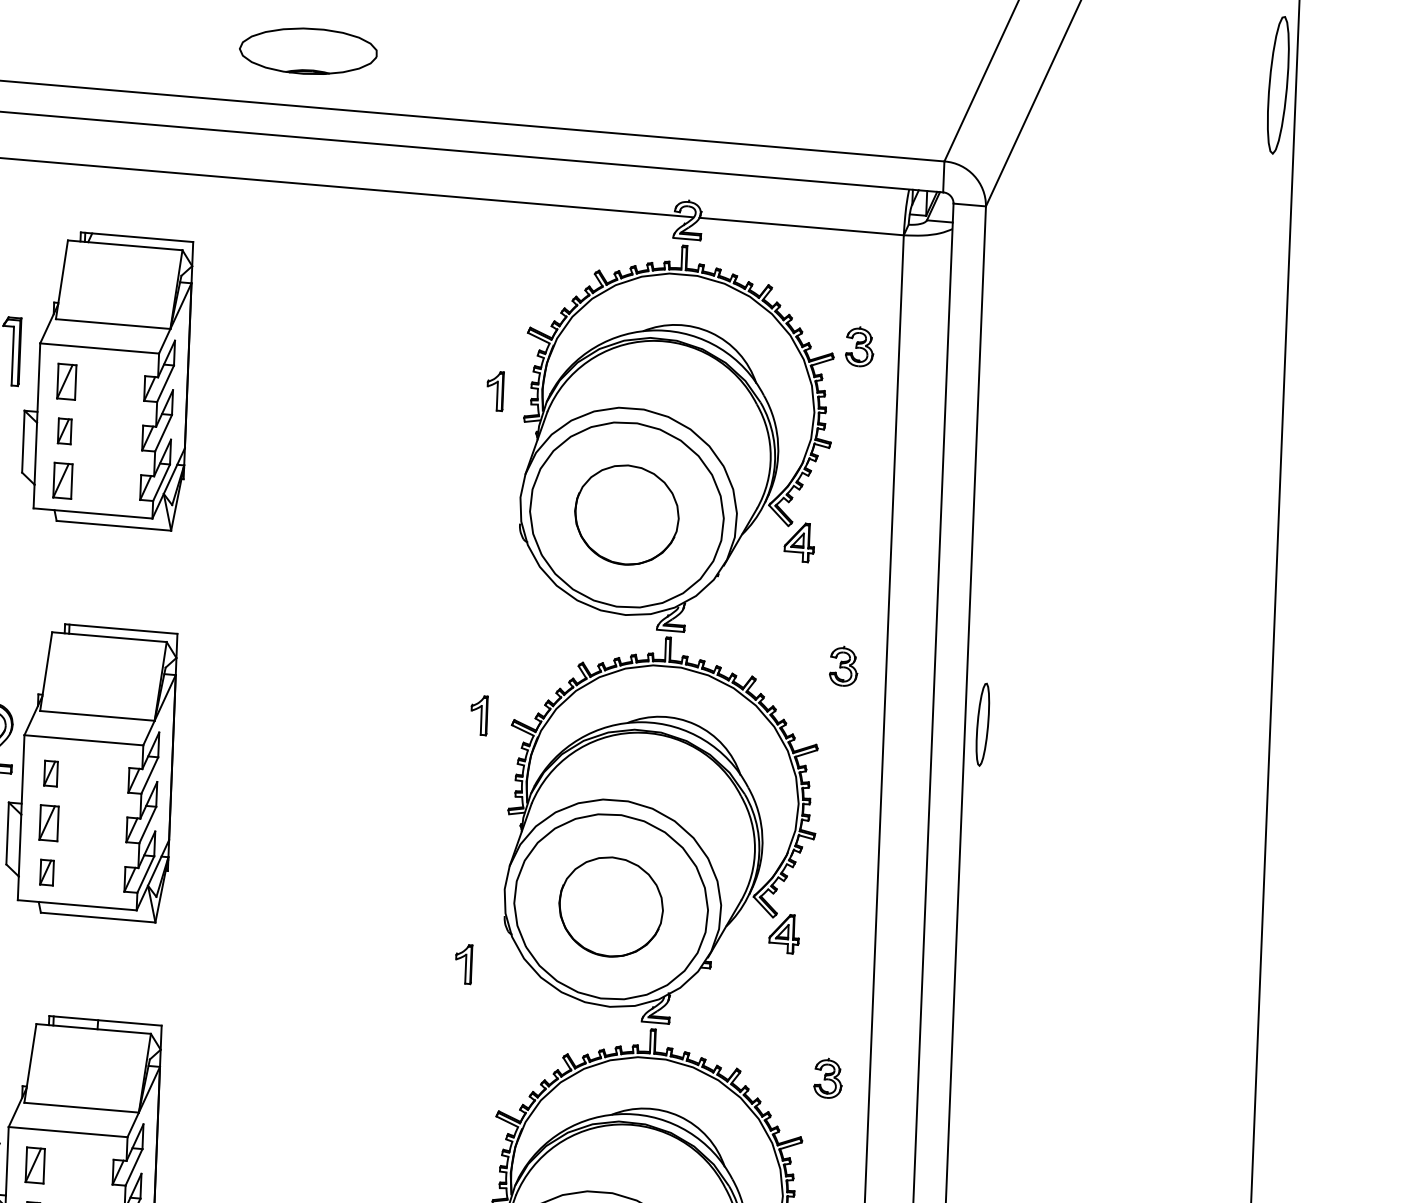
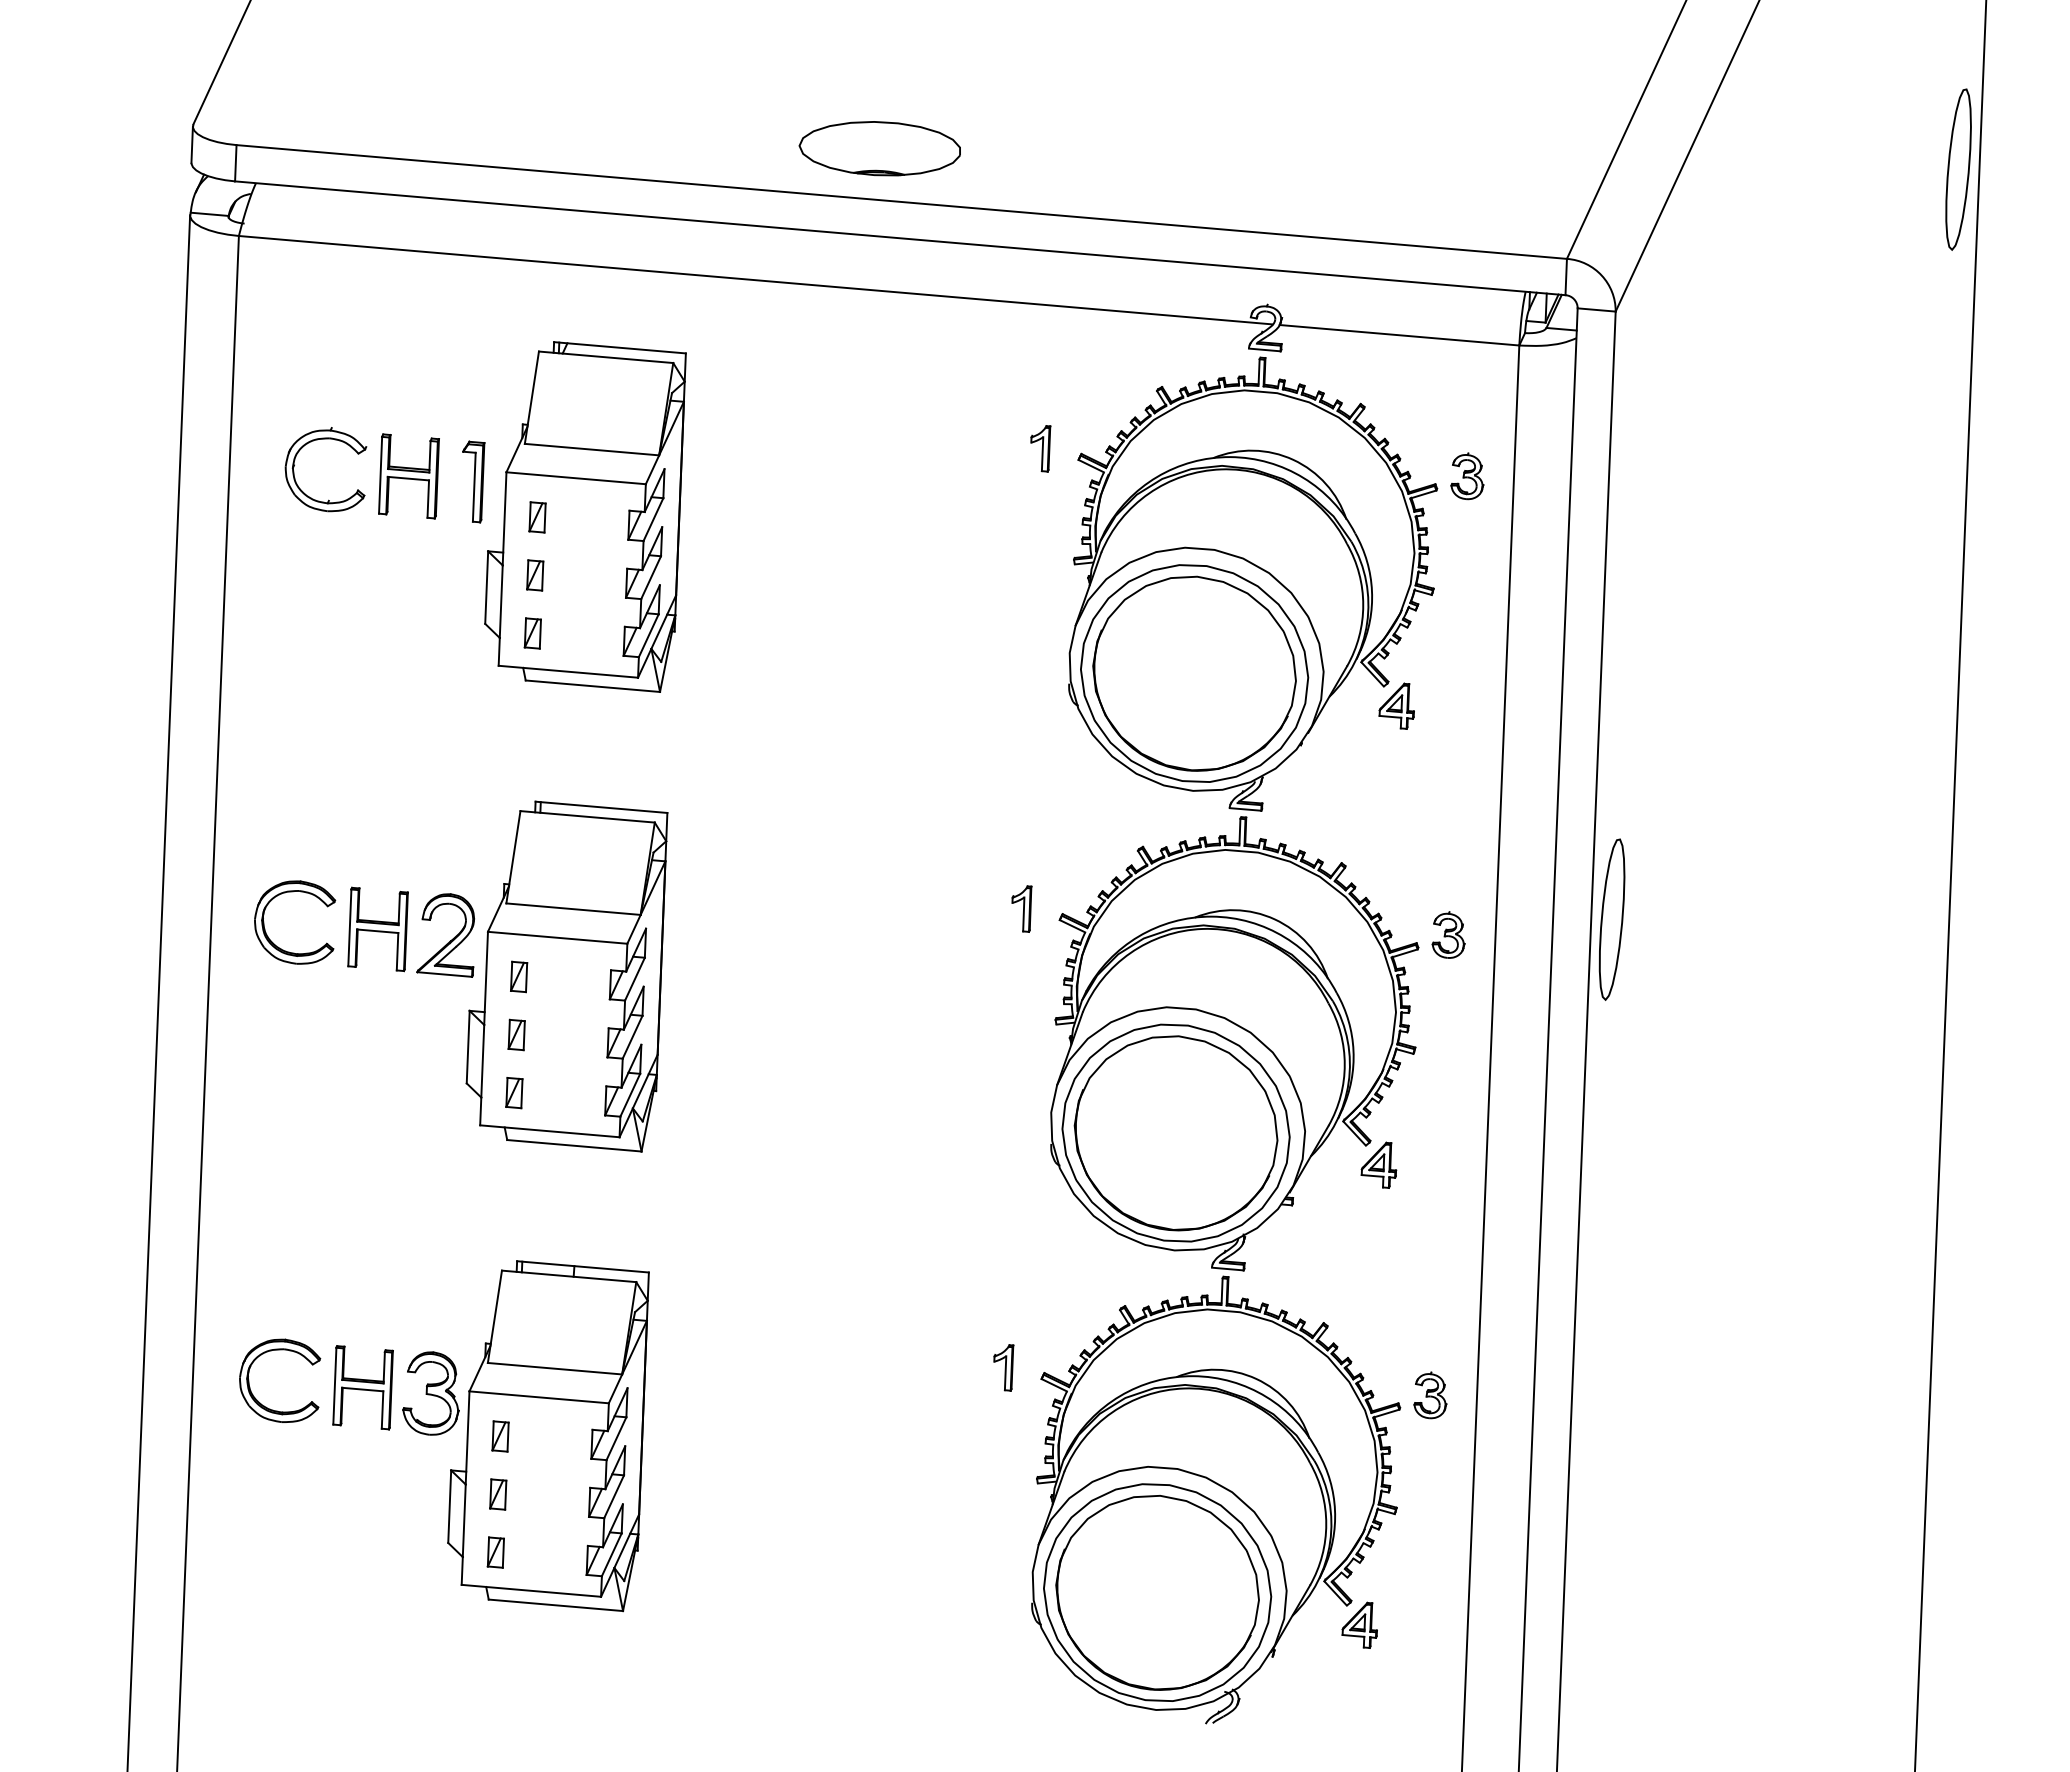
part: (307, 51) -> (879, 148), moved
part: (66, 381) -> (537, 517), size x0.71
part: (495, 391) -> (1040, 448), moved
part: (62, 480) -> (532, 633), size x0.71
part: (626, 514) -> (1194, 673), size x1.67
part: (843, 665) -> (1448, 934), moved
part: (982, 724) -> (1611, 919), size x1.67
part: (48, 822) -> (516, 1034), size x0.71
part: (610, 907) -> (1175, 1133), size x1.67
part: (464, 964) -> (1003, 1367), moved
part: (828, 1078) -> (1430, 1395), moved
part: (35, 1165) -> (500, 1436), size x0.71

